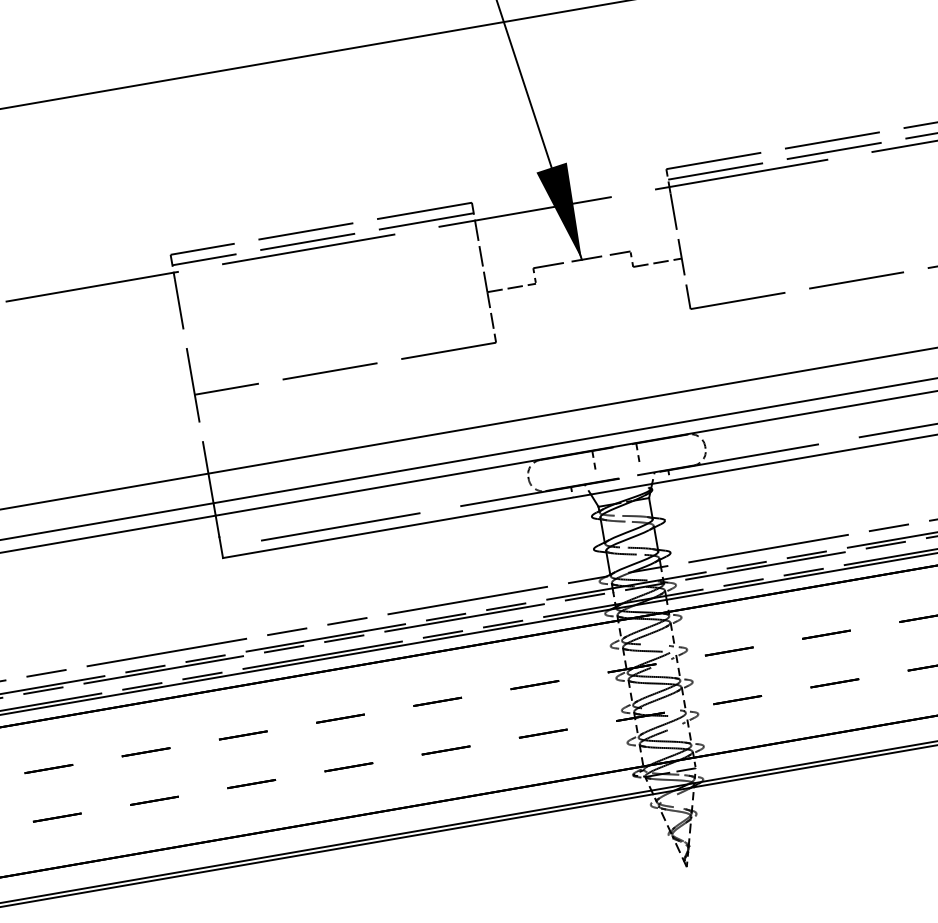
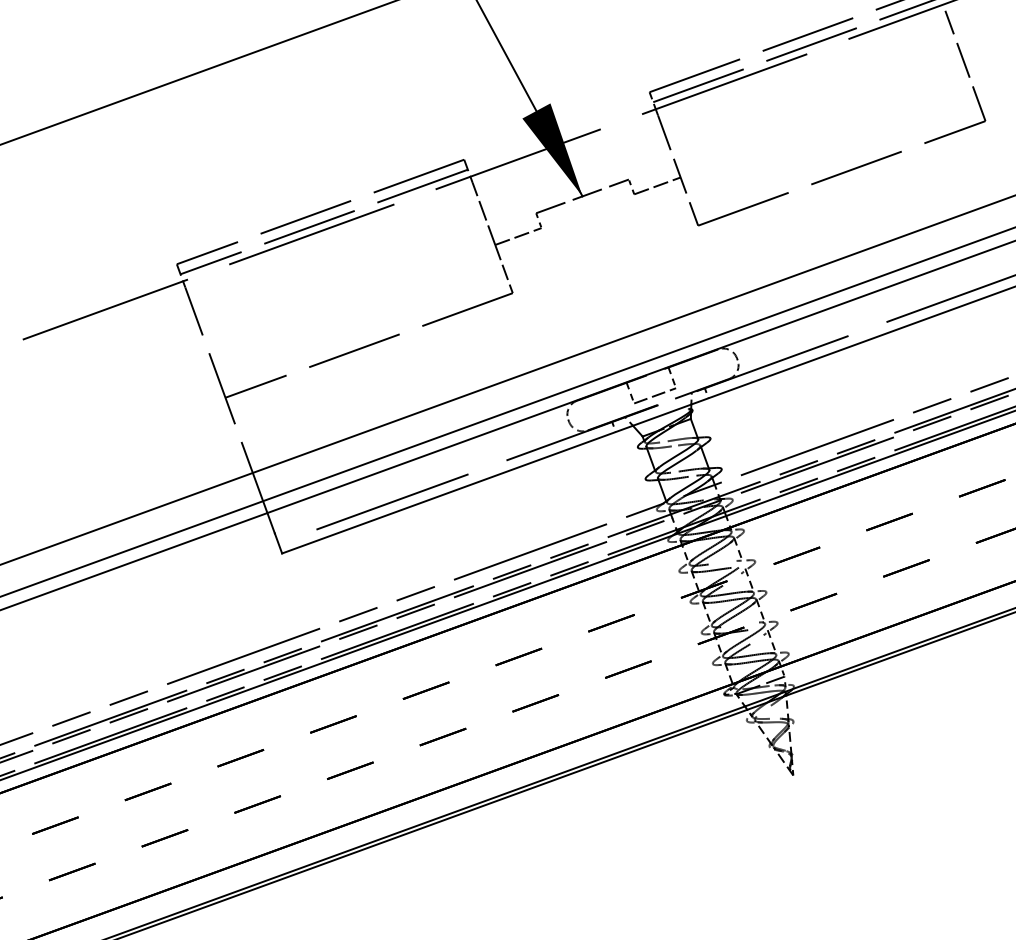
line: (618, 468) -> (655, 395), added

